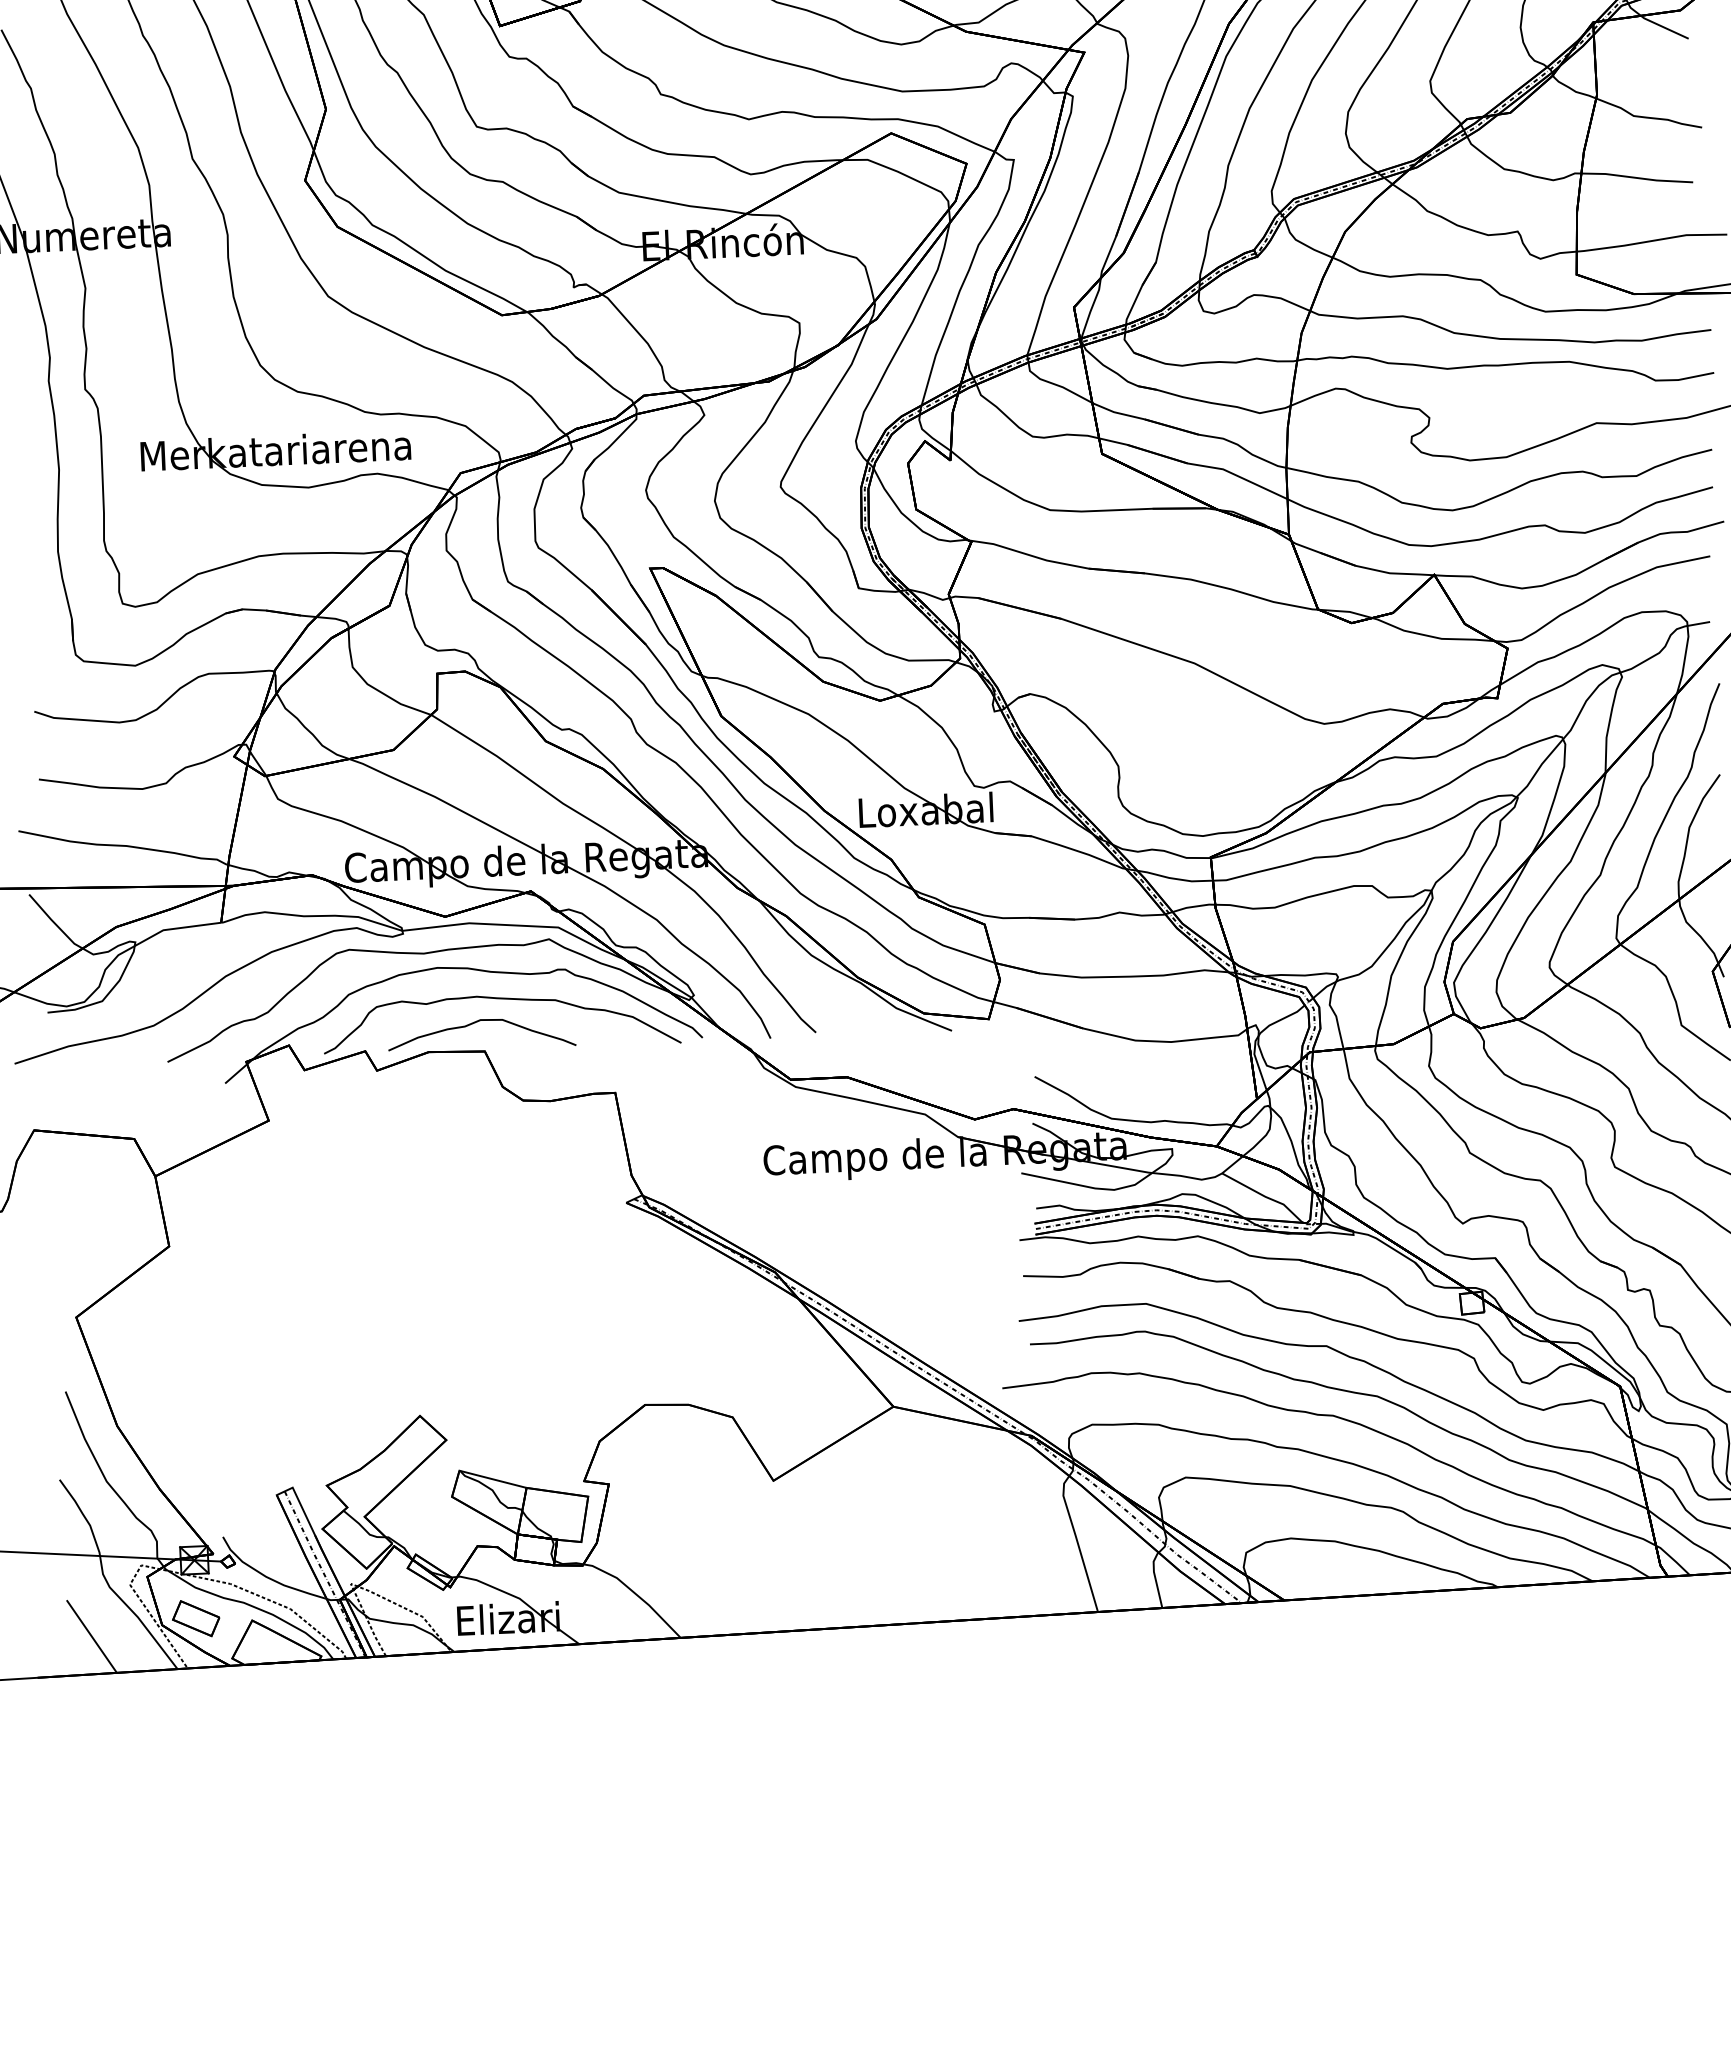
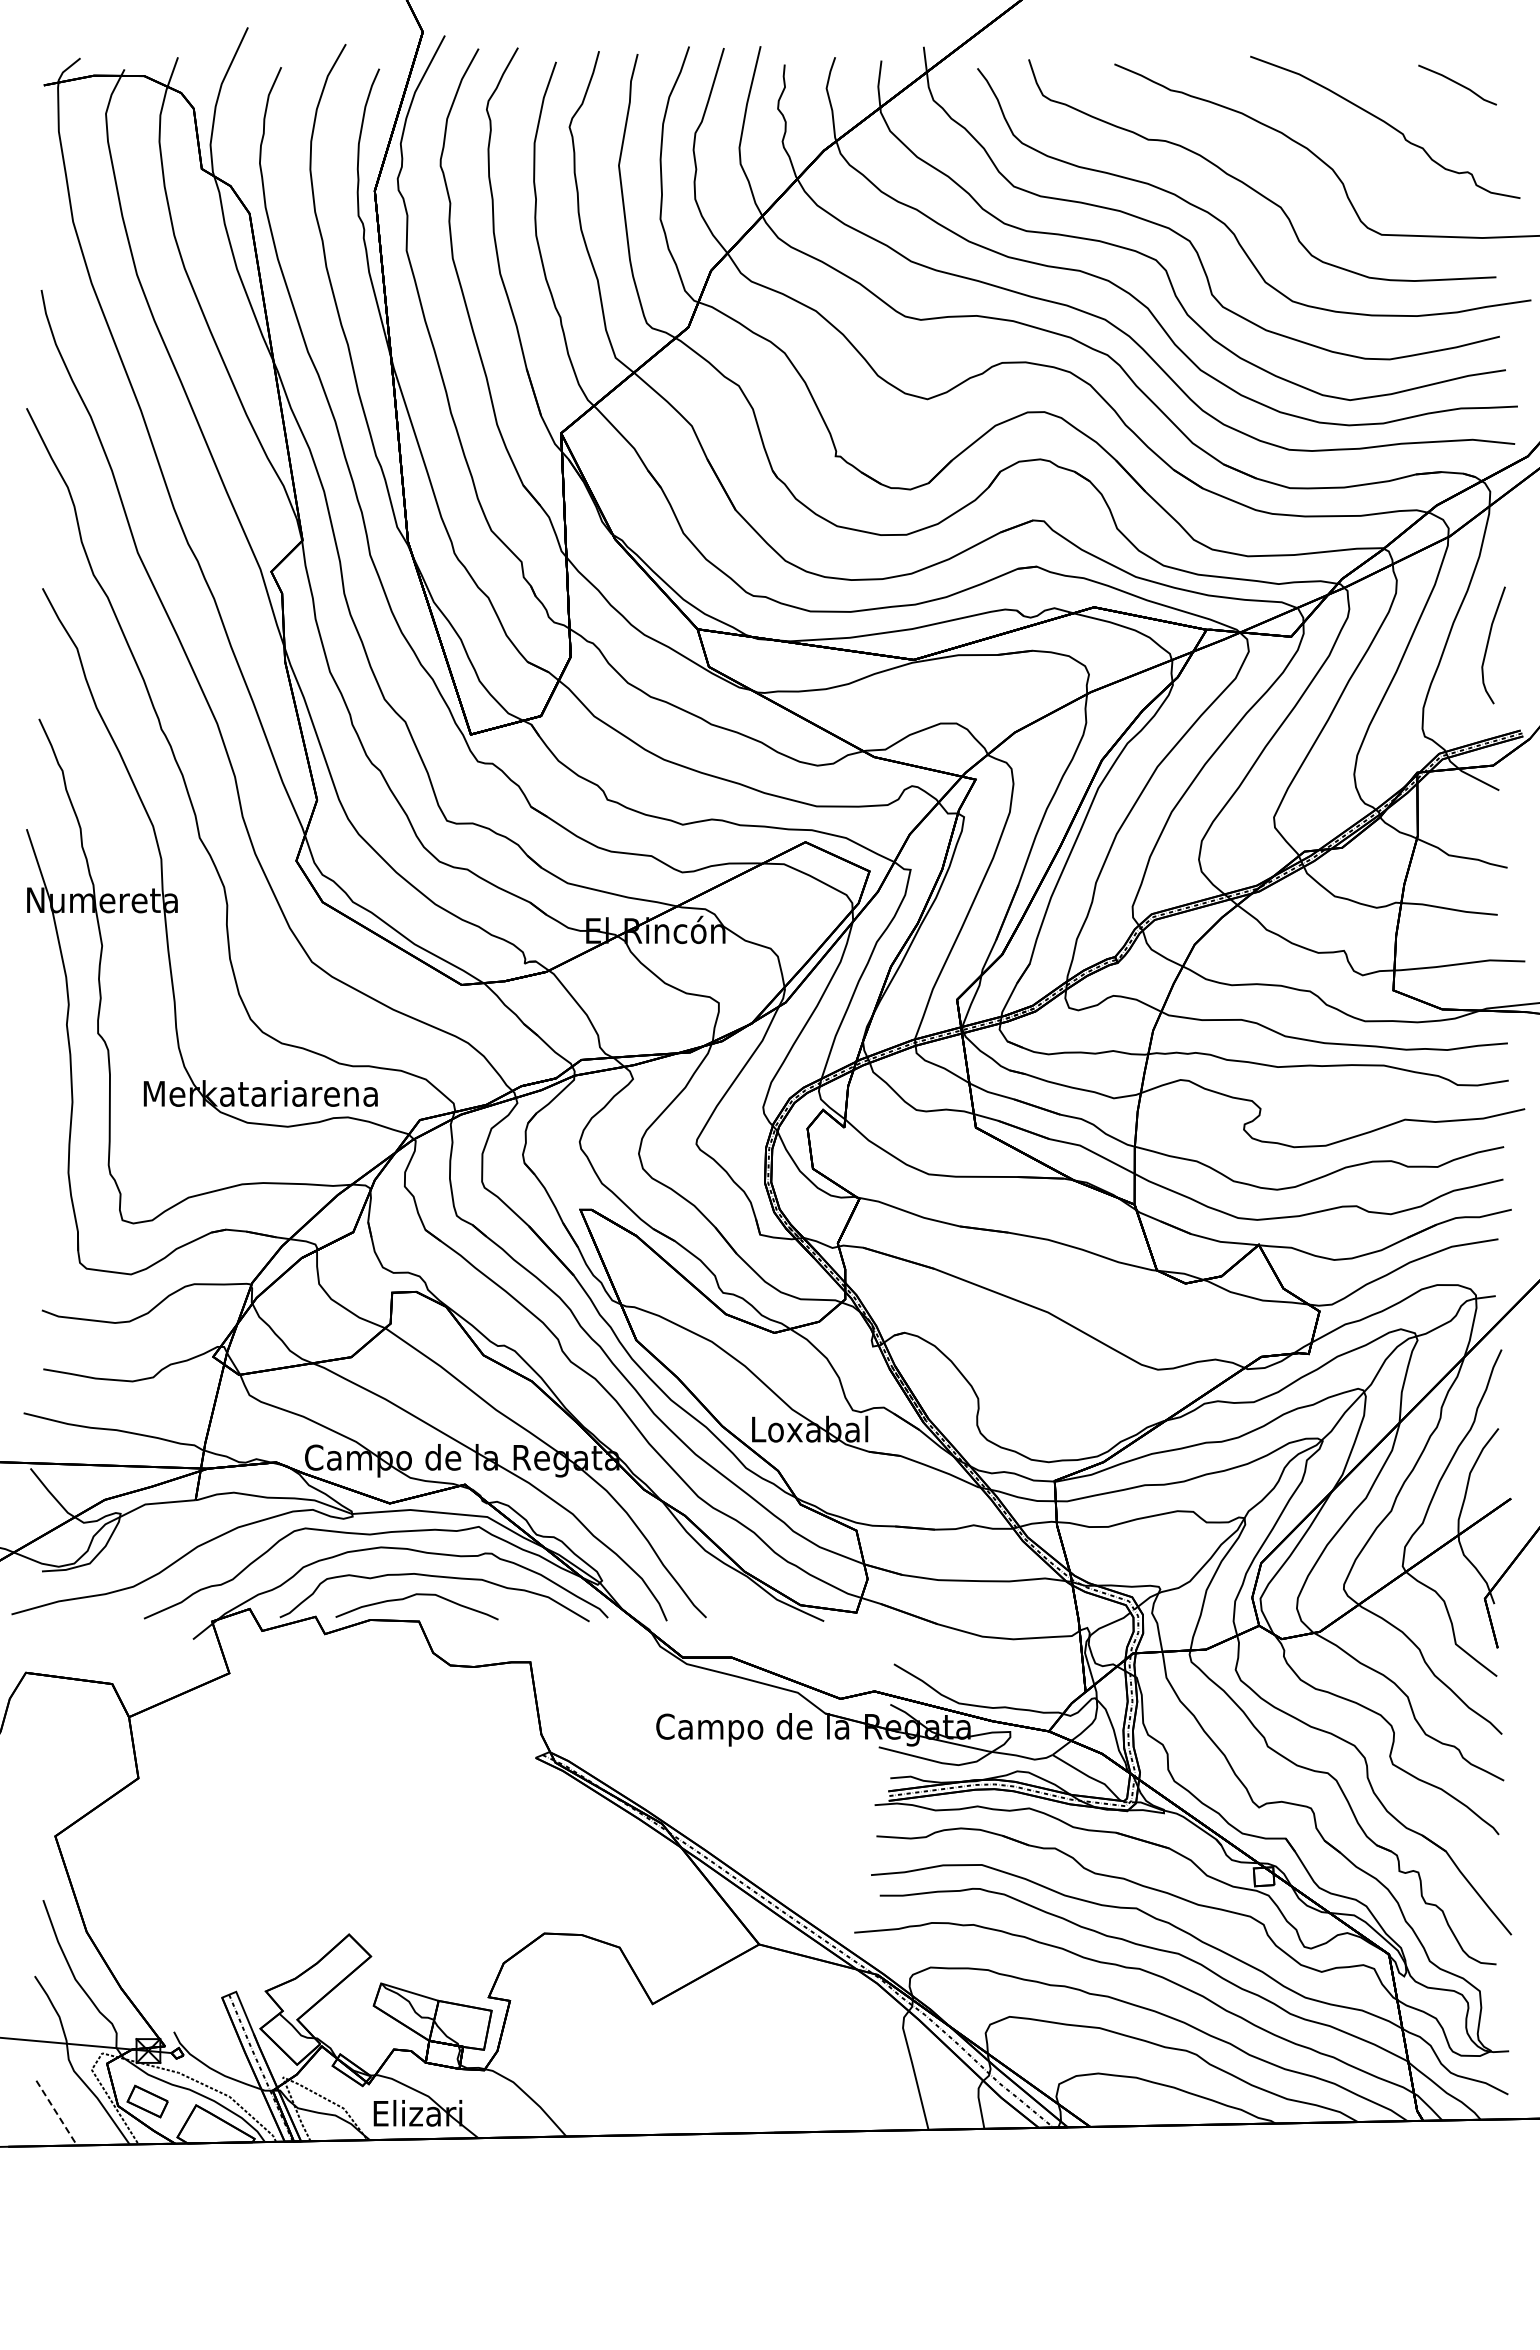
line: (92, 1636) -> (57, 2113), solid -> dashed

